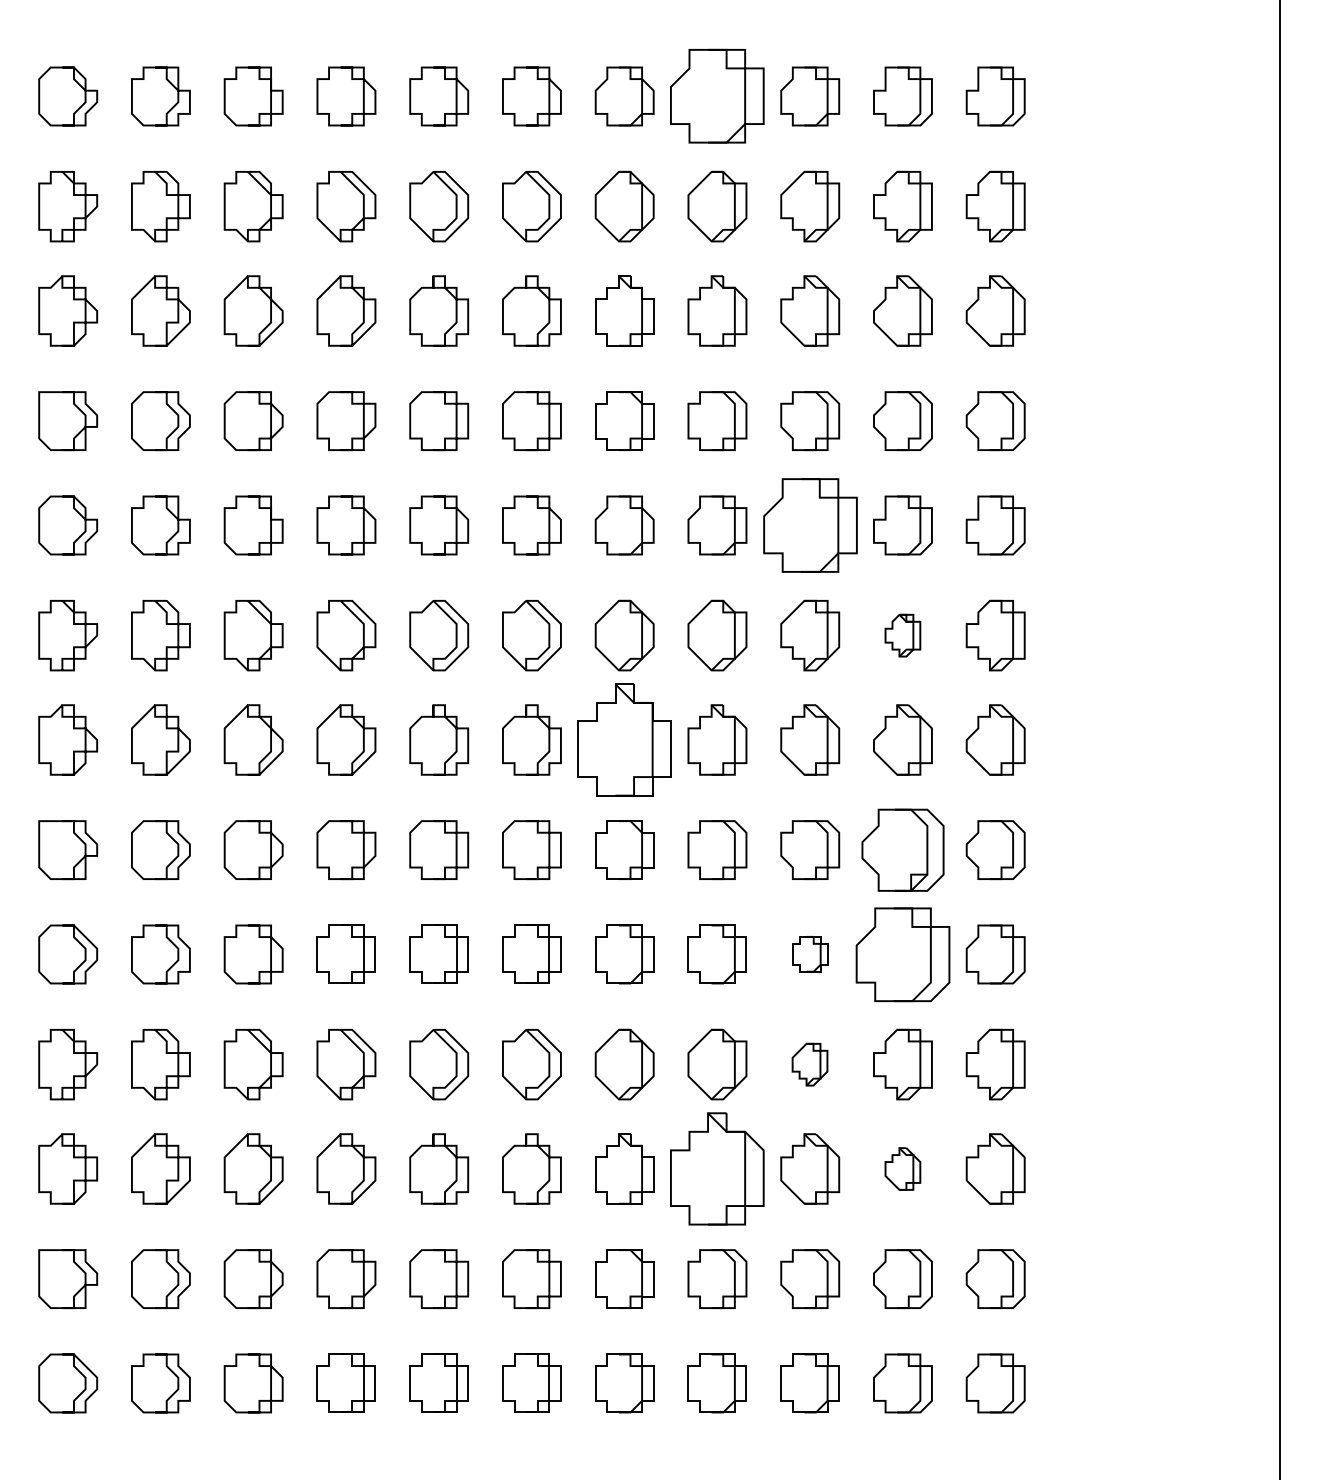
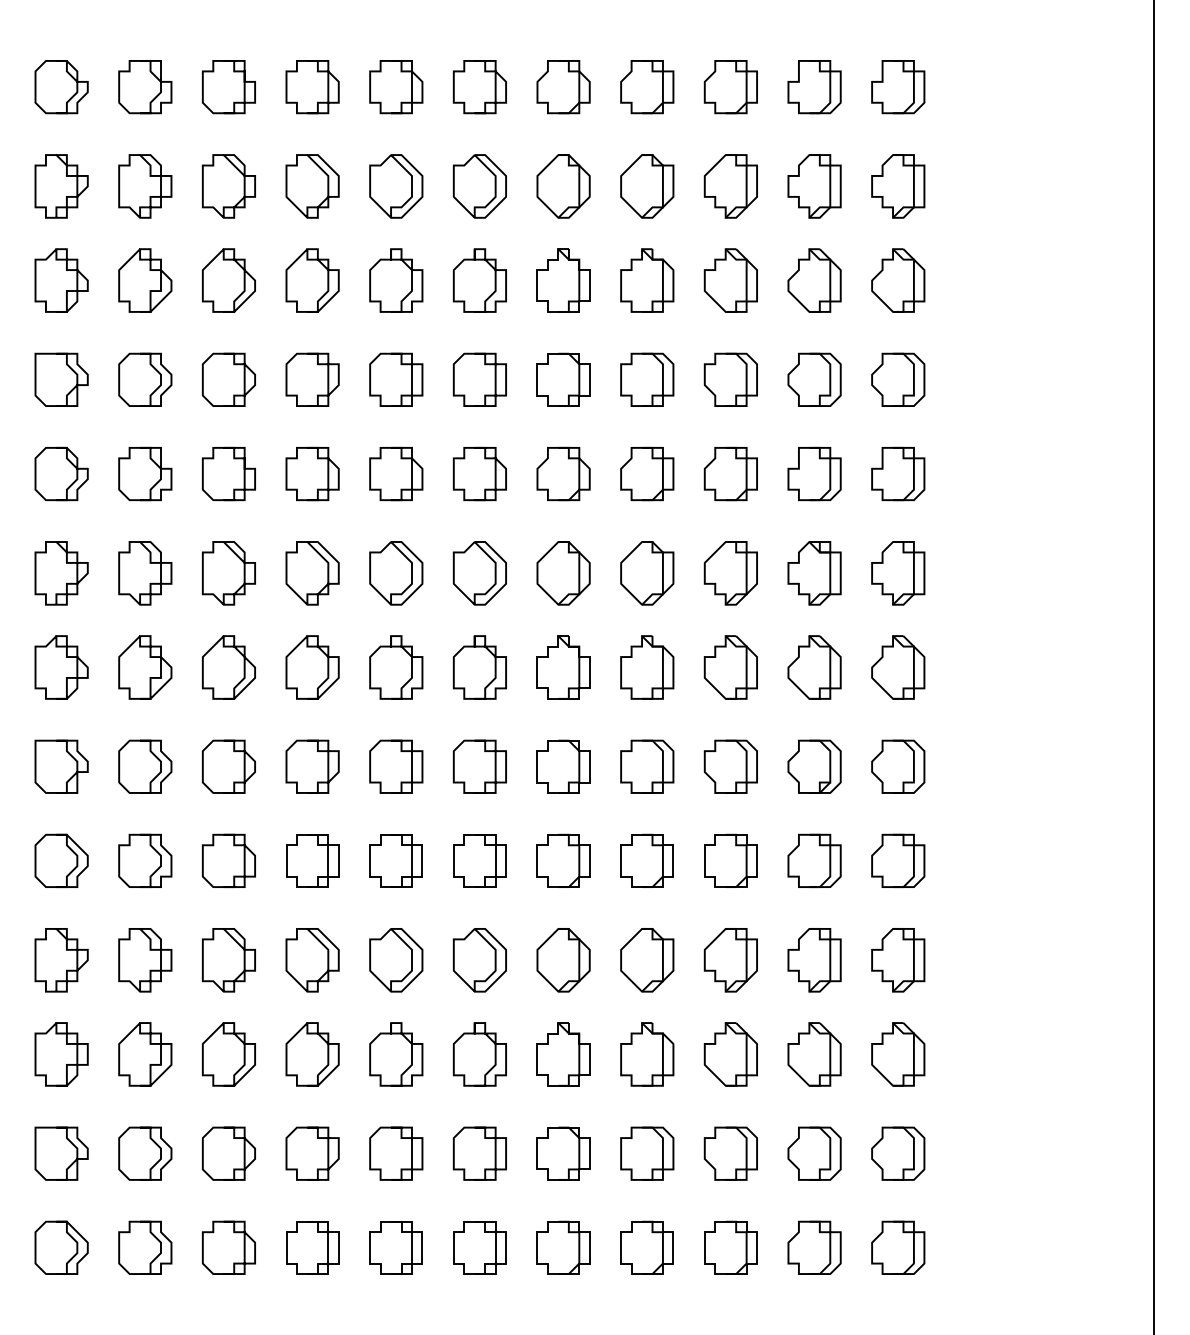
part: (717, 96) -> (647, 87), size x0.62
part: (809, 524) -> (730, 473), size x0.62
part: (902, 635) -> (814, 573), size x1.67
part: (624, 740) -> (563, 667), size x0.62
part: (902, 849) -> (814, 766), size x0.71
part: (809, 953) -> (730, 860), size x1.67
part: (902, 953) -> (814, 860), size x0.62
part: (809, 1064) -> (730, 960), size x1.67
part: (717, 1169) -> (647, 1054), size x0.62
part: (902, 1169) -> (814, 1054), size x1.67

